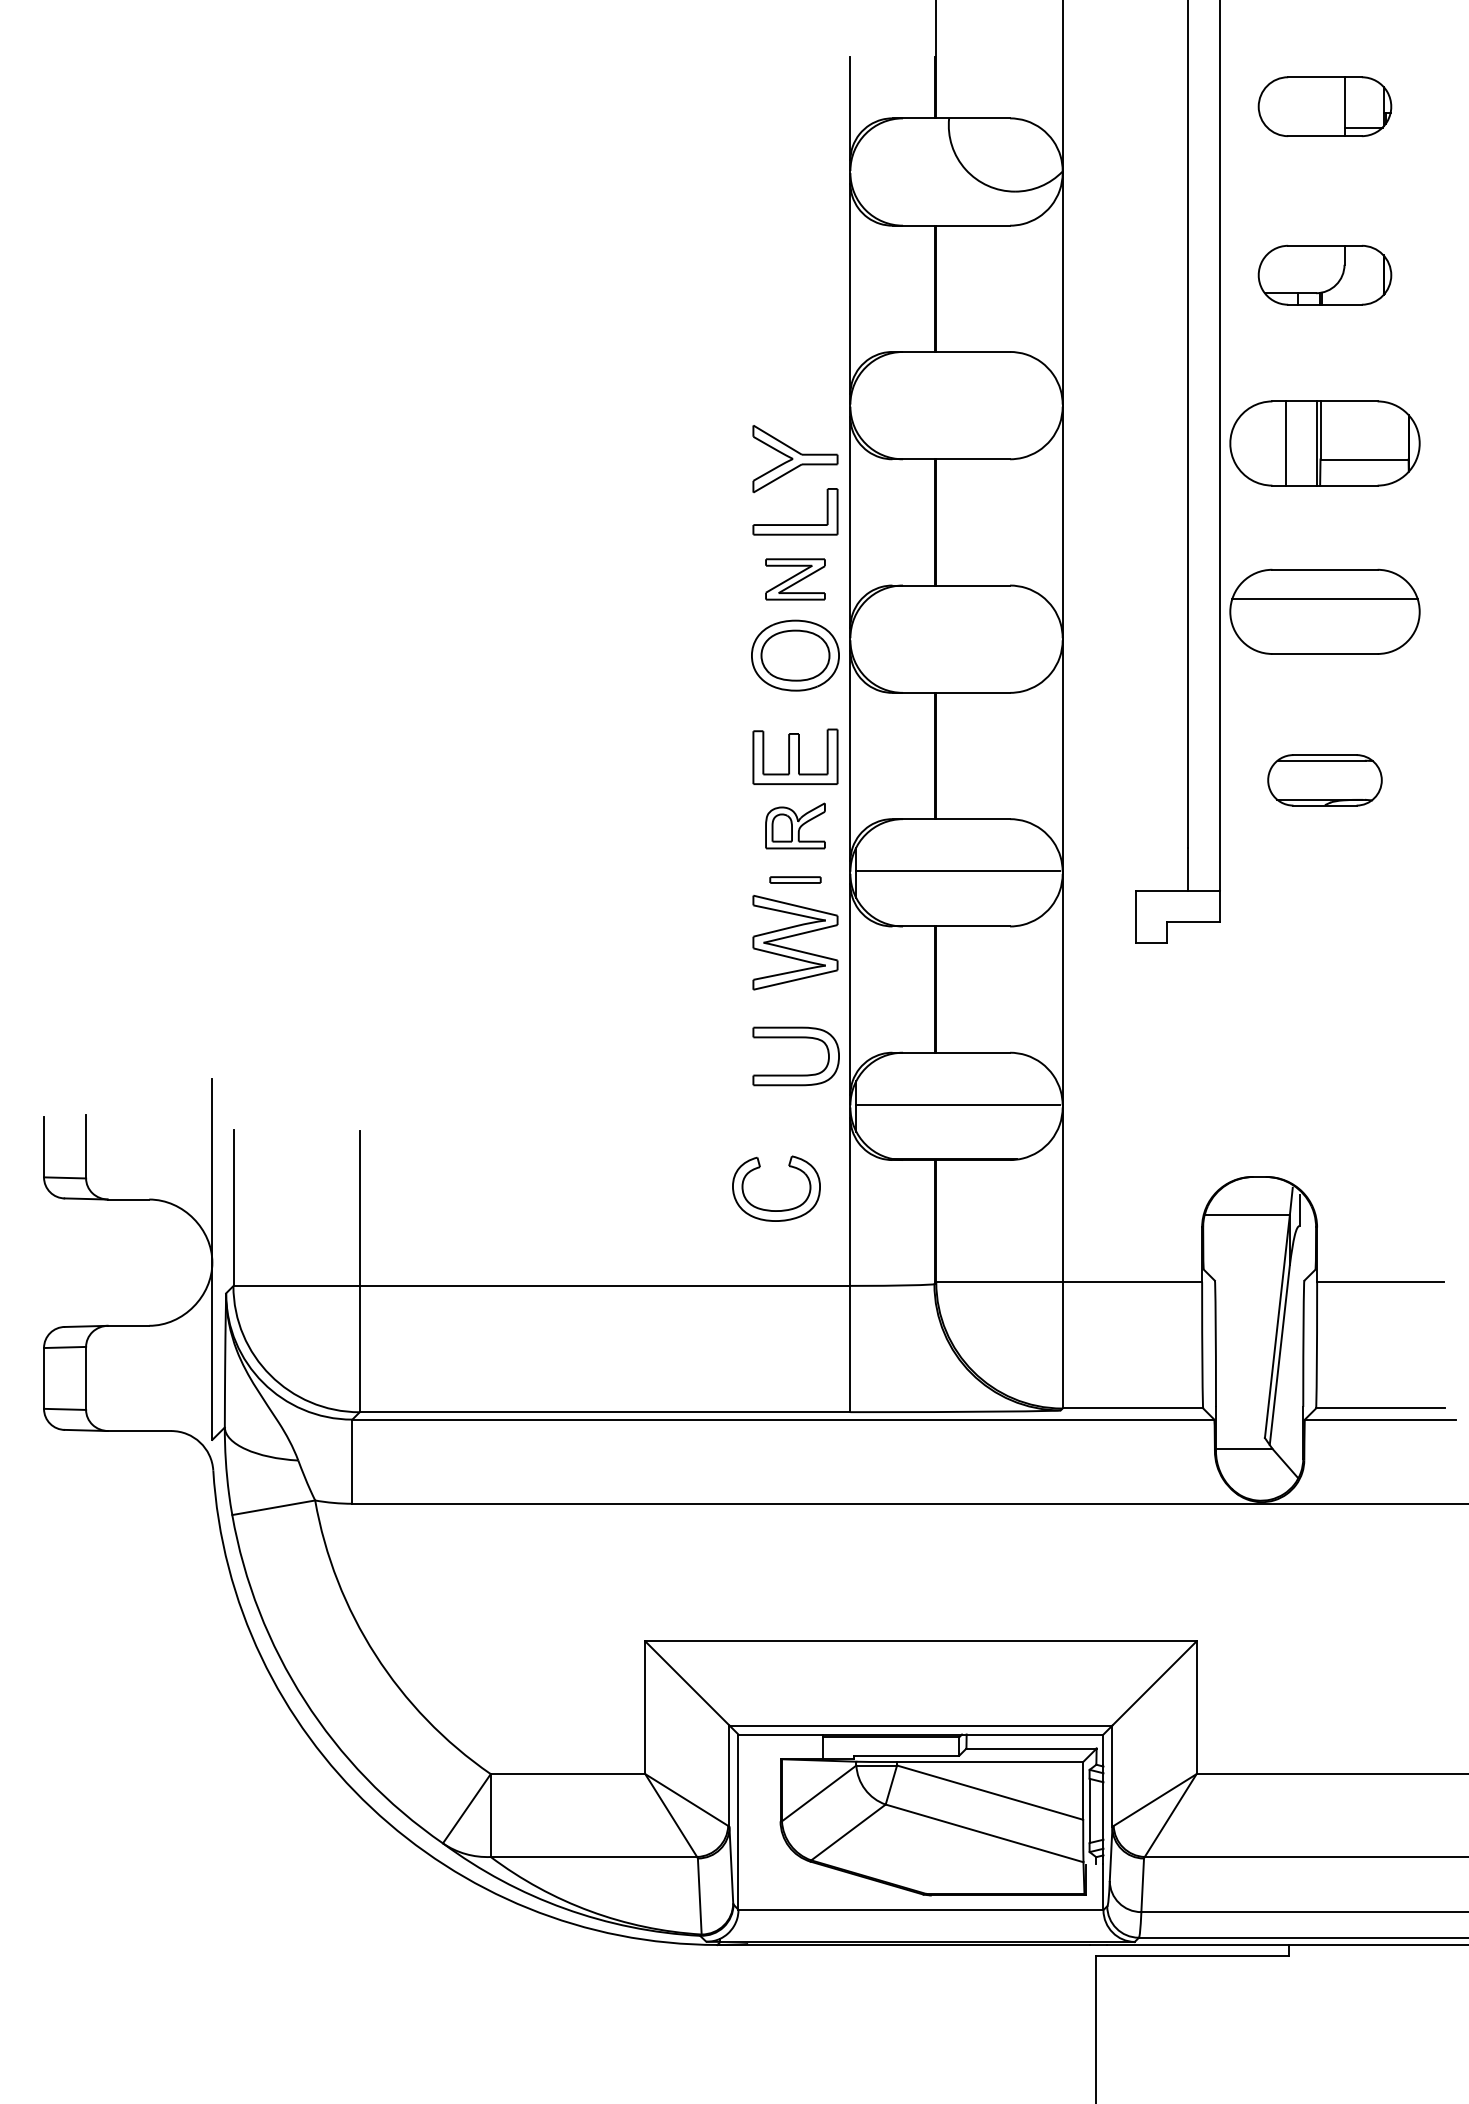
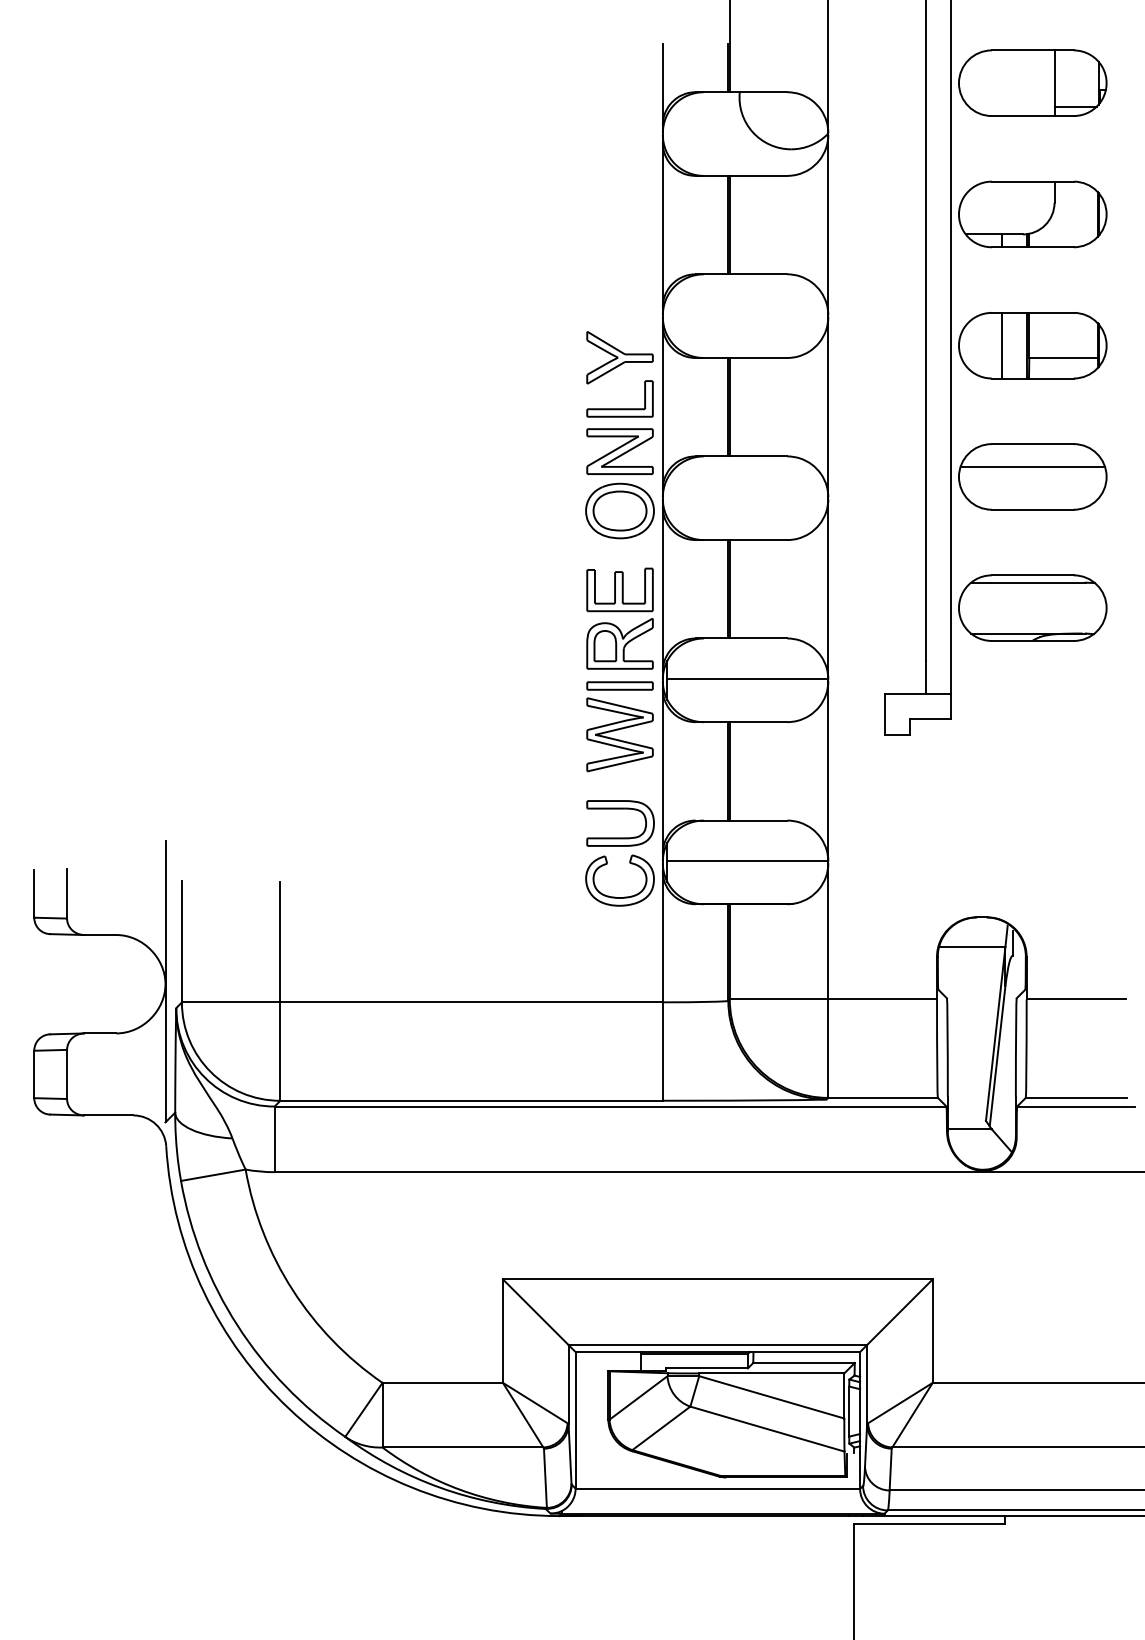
part: (1324, 106) -> (1032, 82), size x1.43
part: (1324, 275) -> (1032, 214), size x1.43
part: (795, 579) -> (620, 451), size x1.43
part: (1324, 780) -> (1032, 608), size x1.67
part: (795, 825) -> (620, 643), size x1.43
part: (795, 879) -> (620, 685), size x1.67
part: (770, 1209) -> (615, 896), moved

